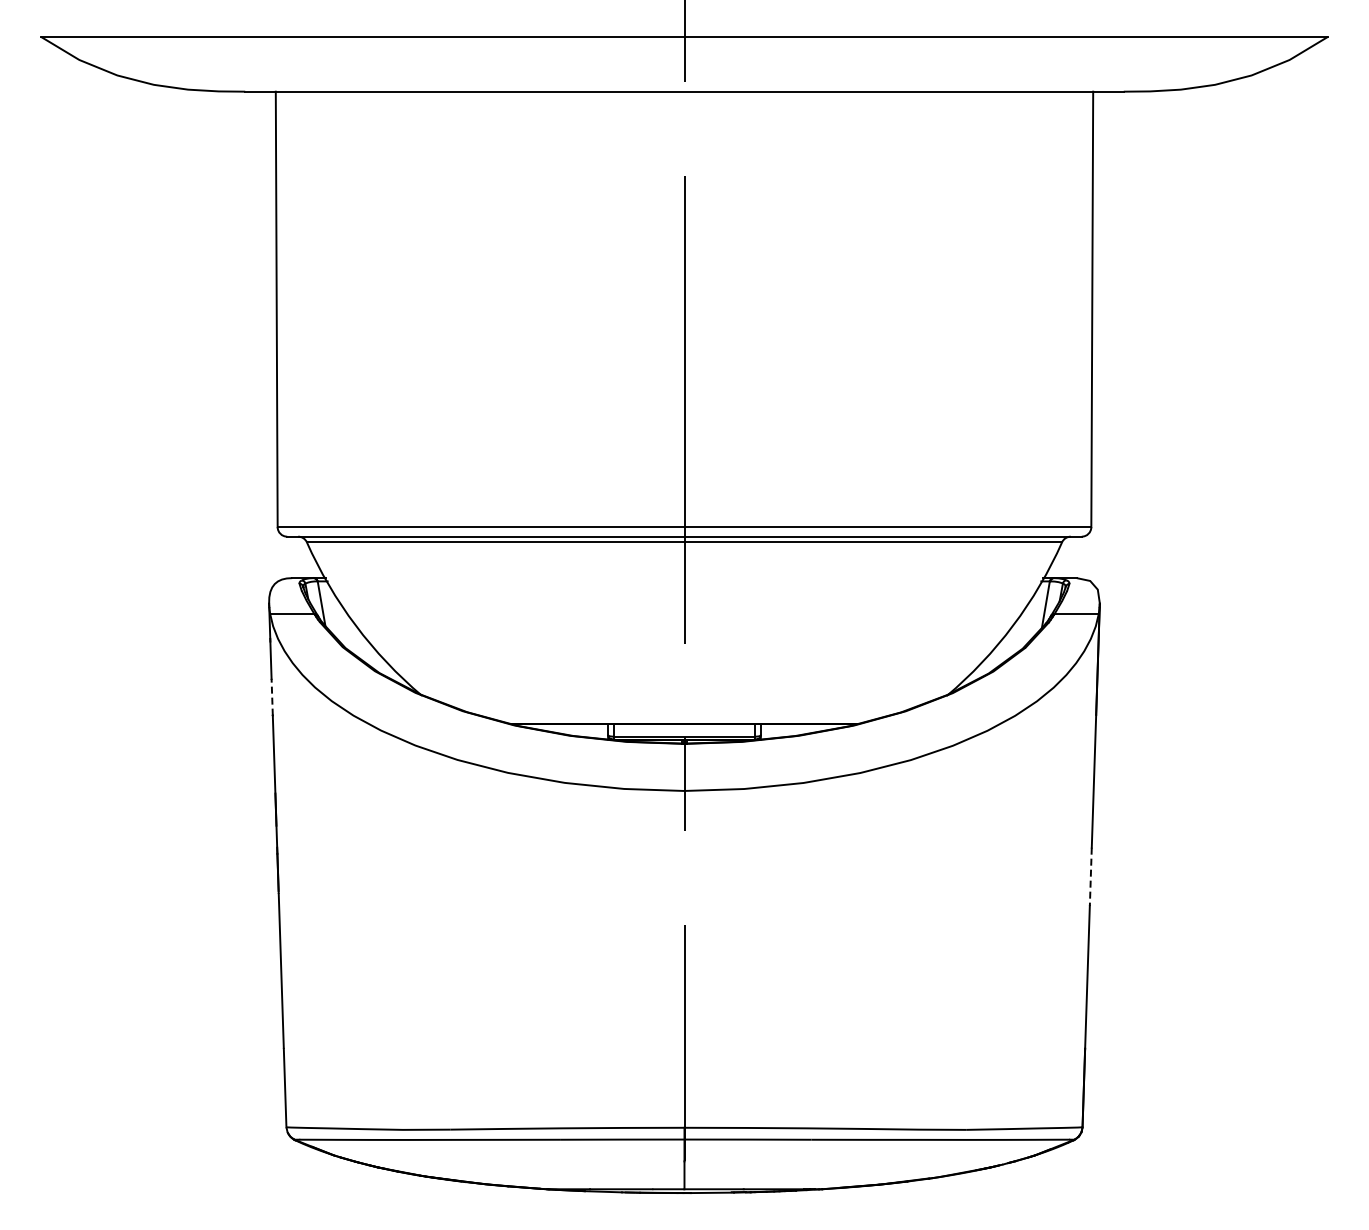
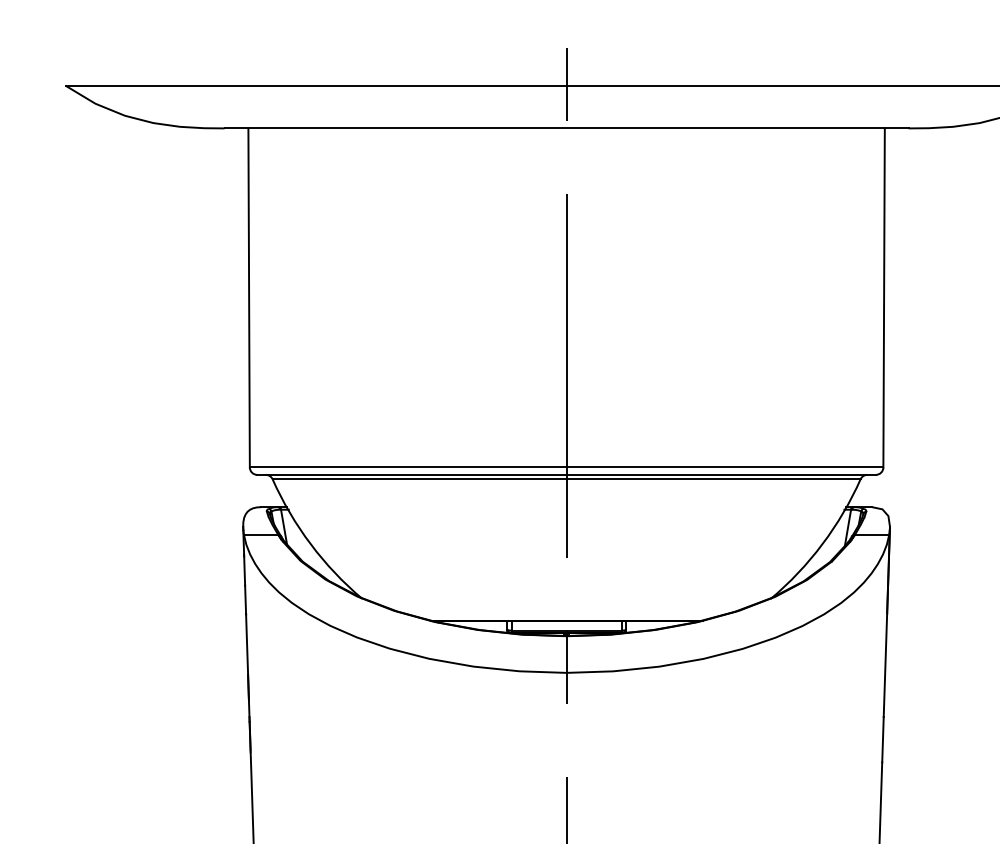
line: (272, 696) -> (245, 599), dashed -> solid
line: (1090, 877) -> (882, 740), dashed -> solid

